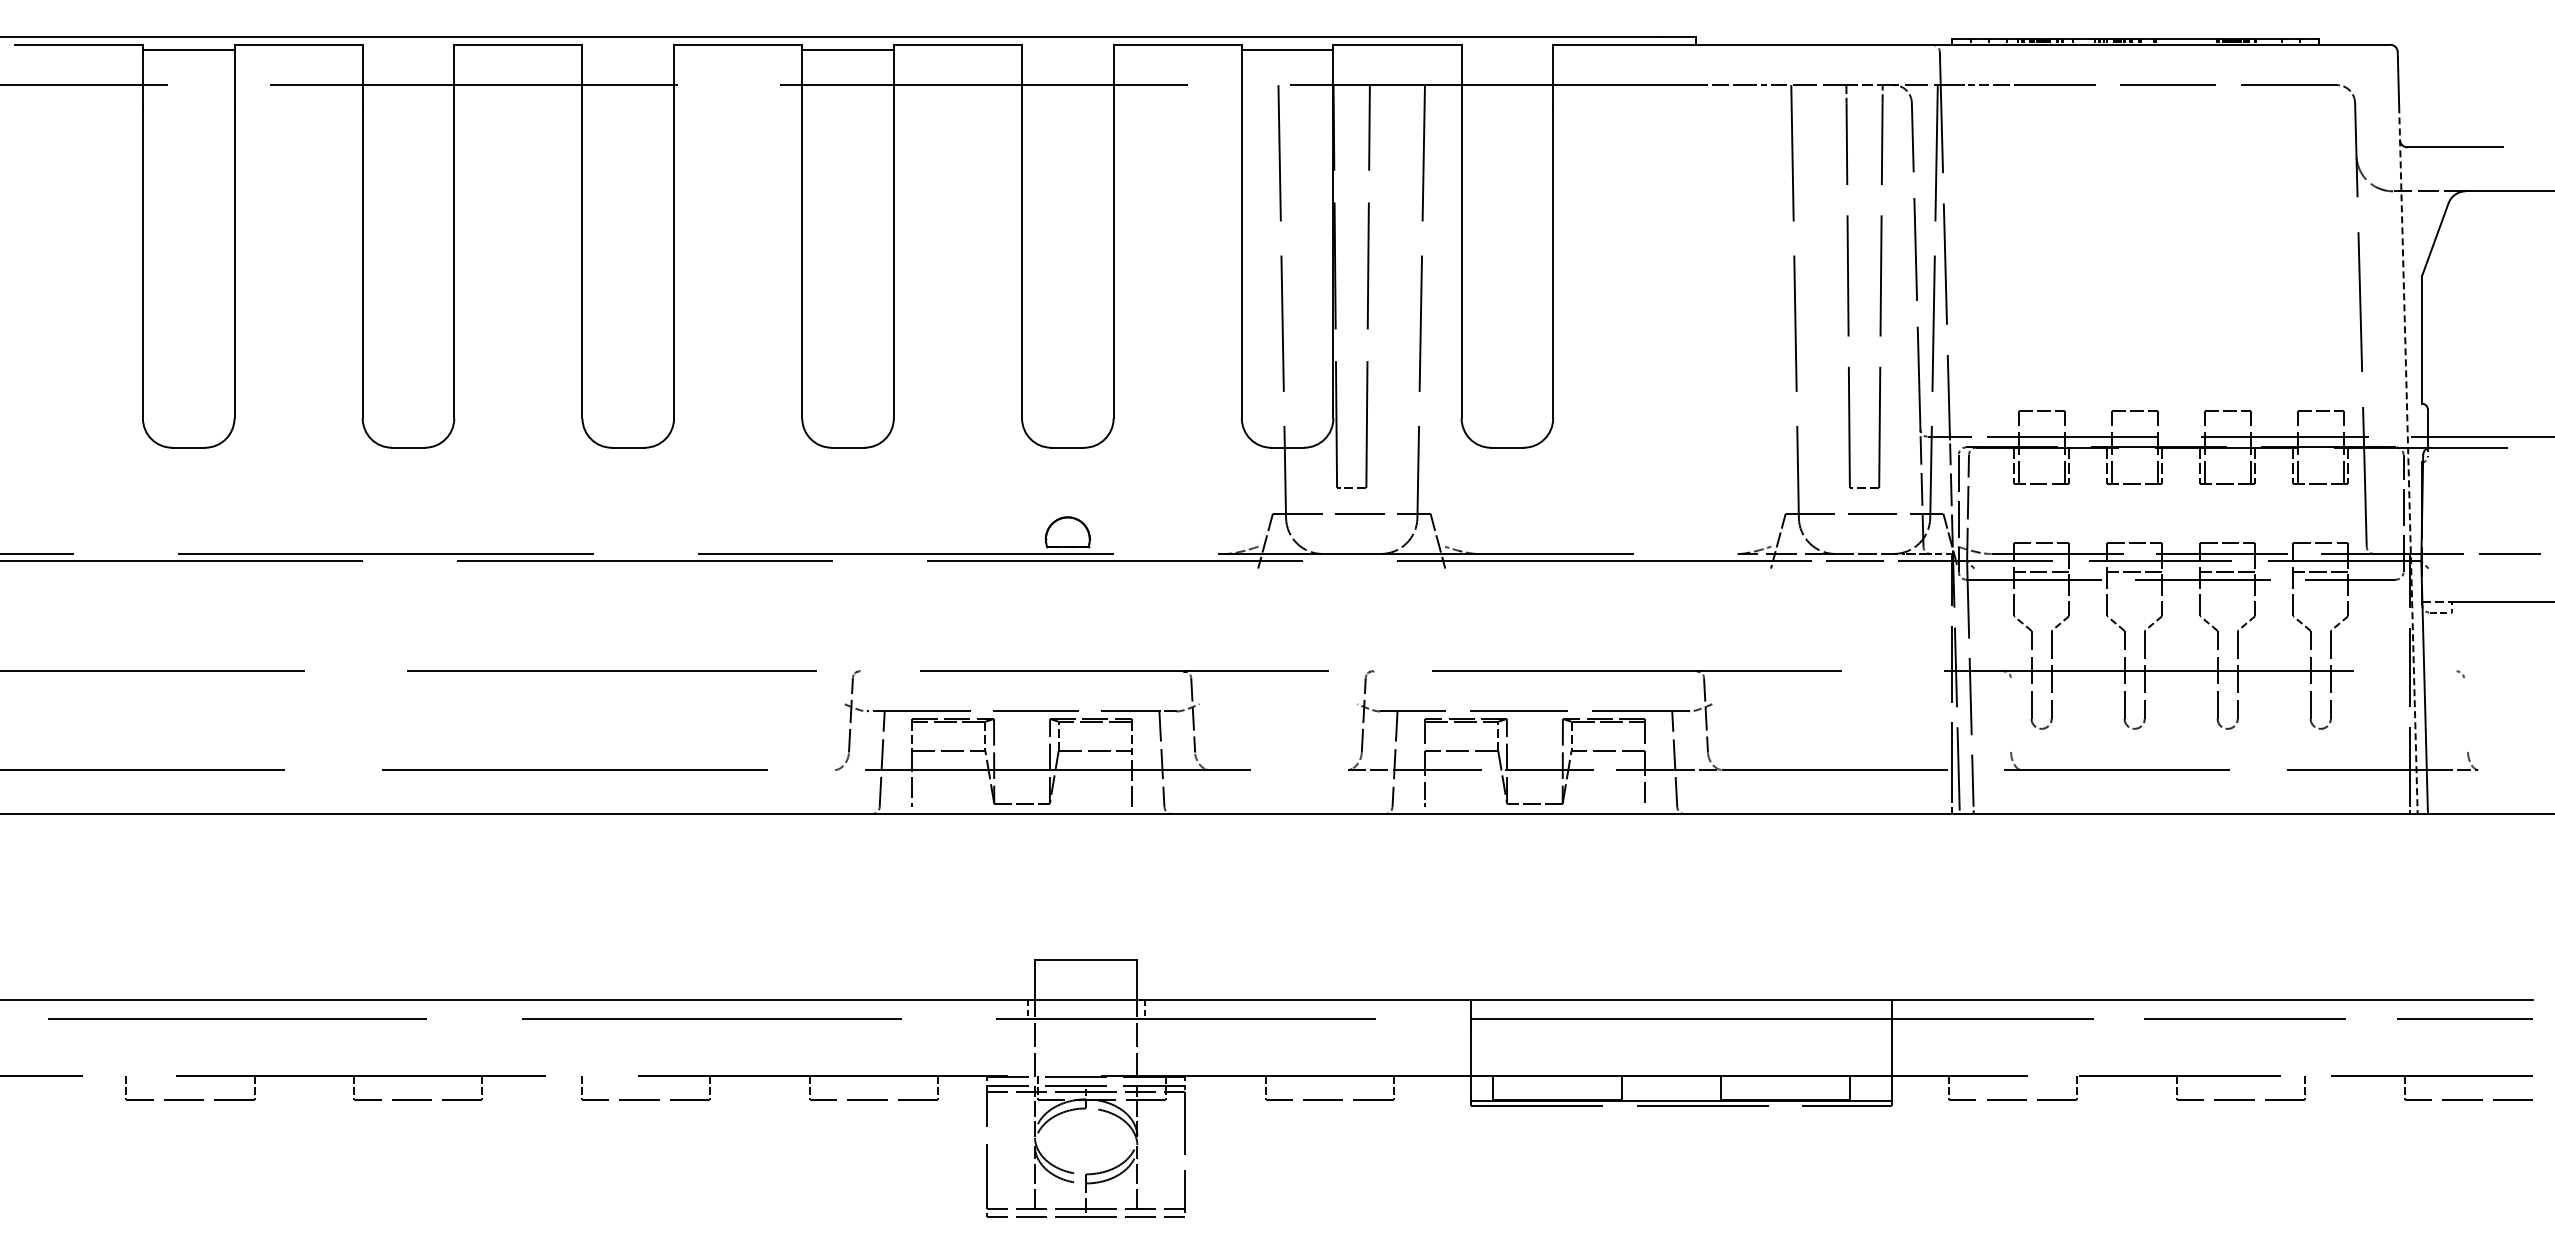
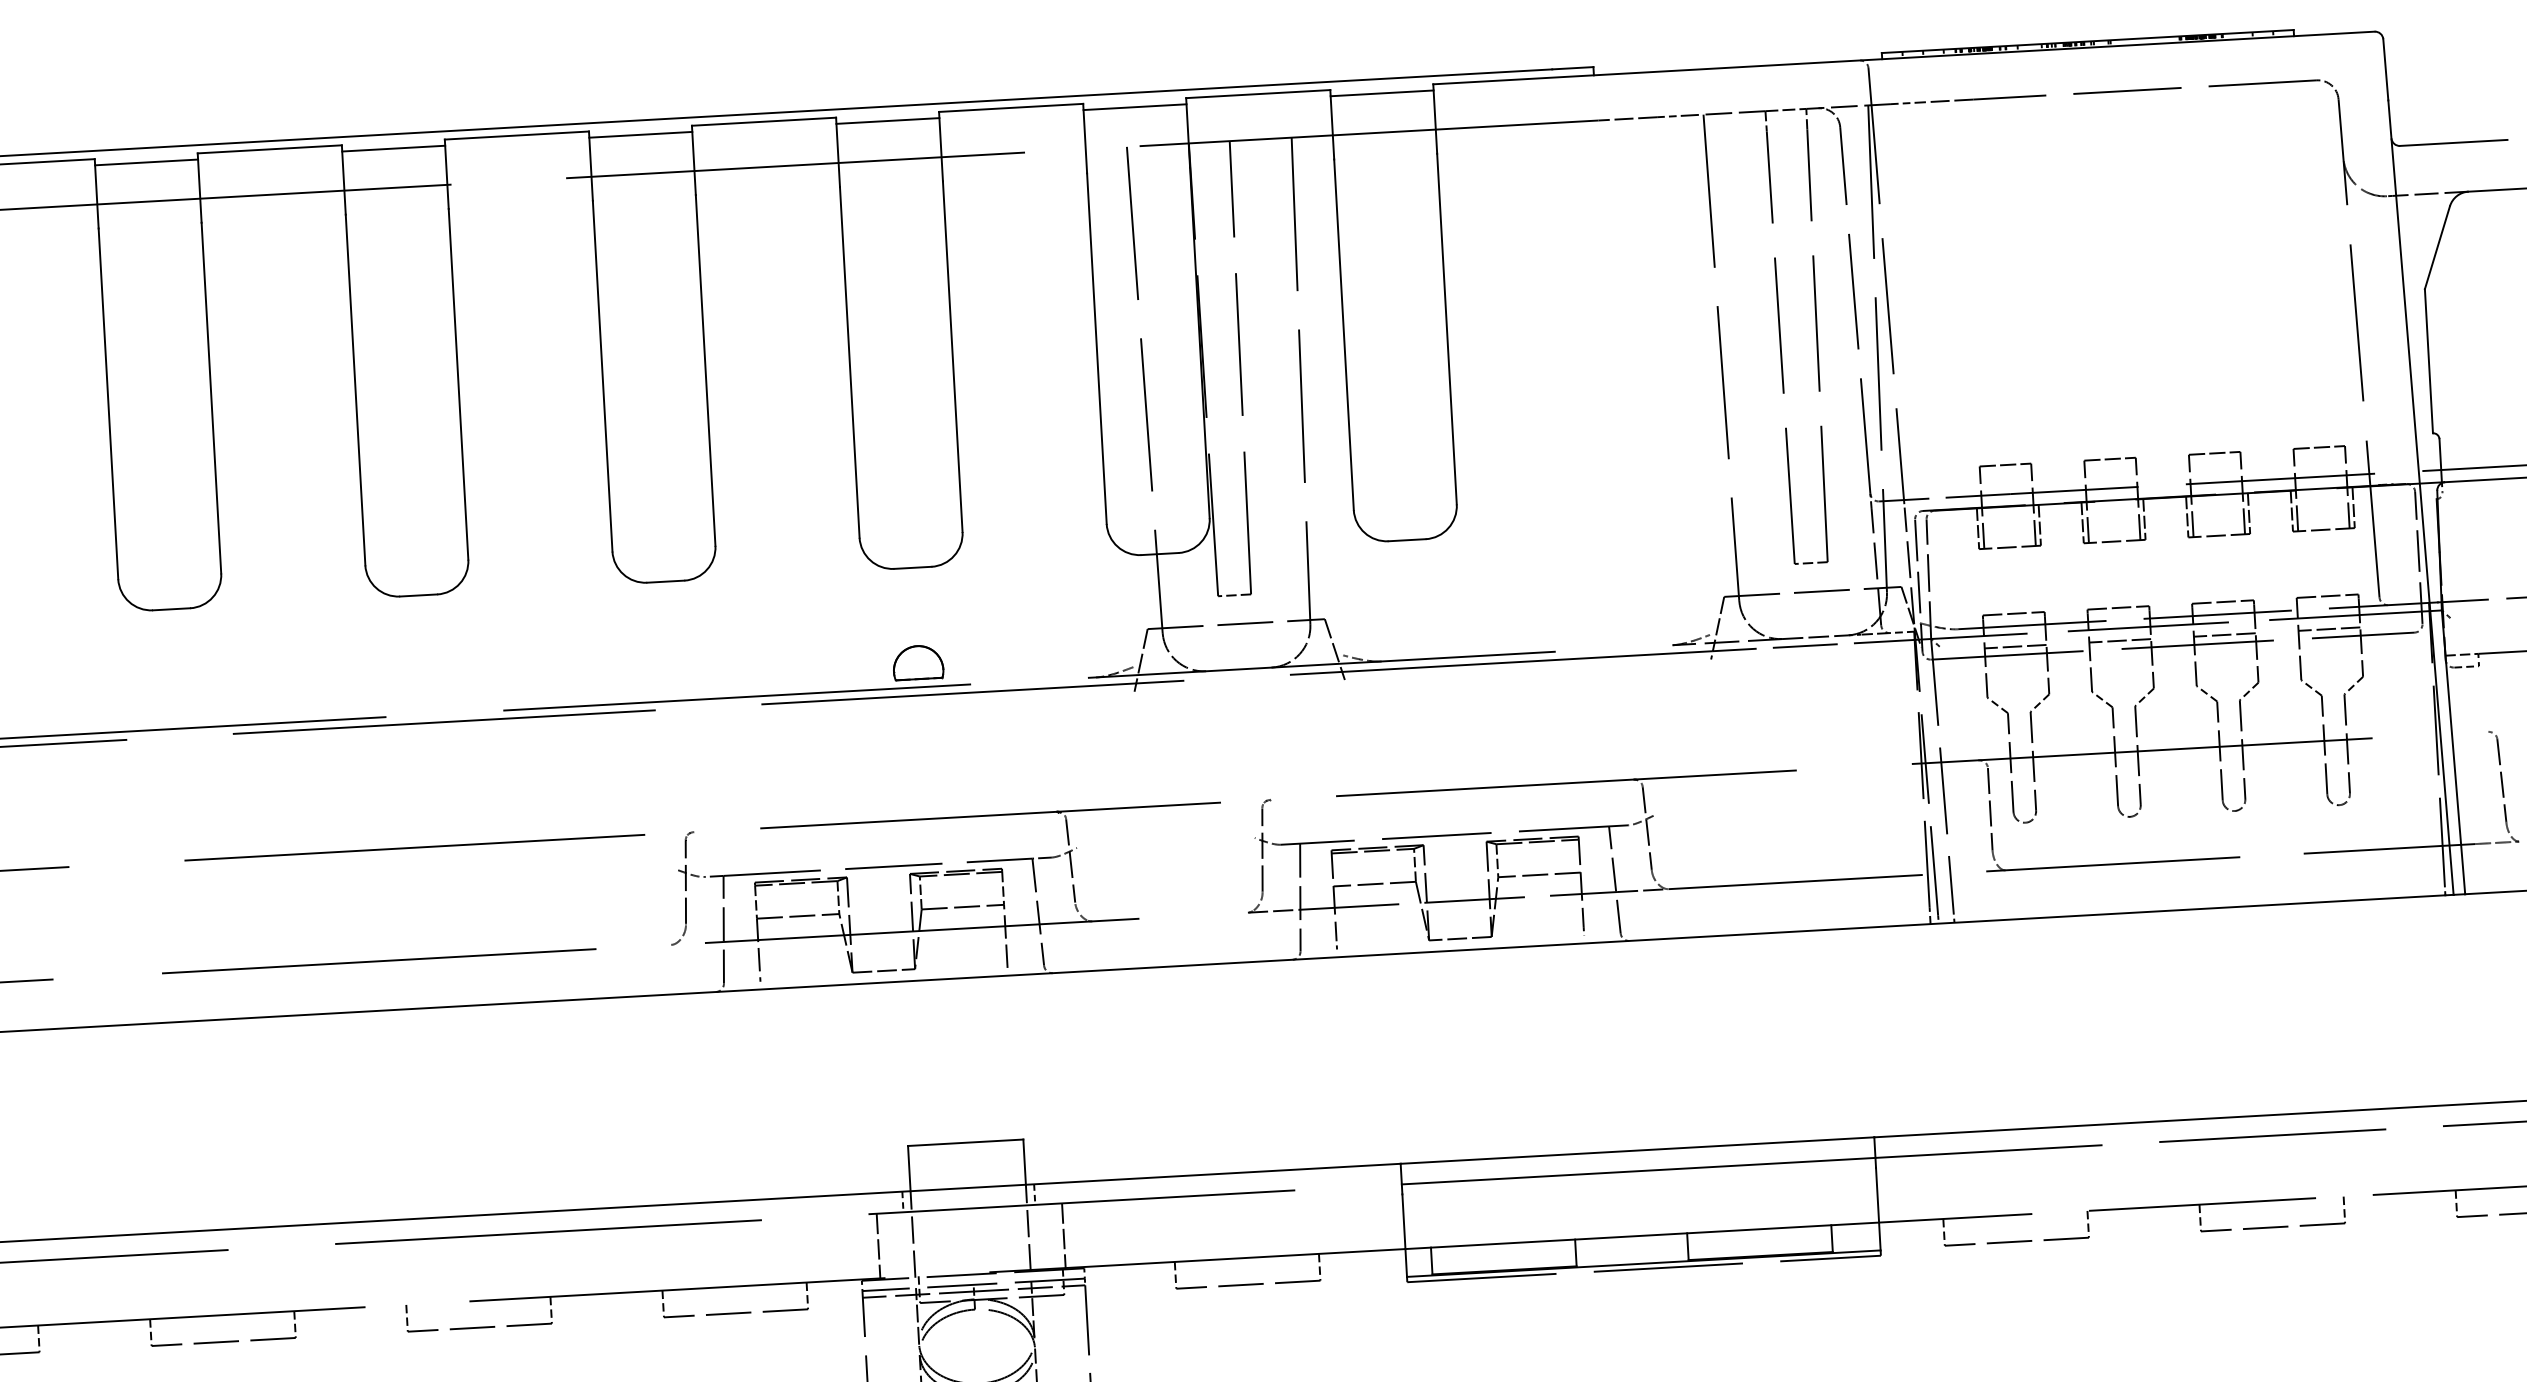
line: (408, 50) -> (146, 162), added
line: (628, 50) -> (393, 148), added
line: (1067, 50) -> (887, 121), added
line: (1507, 50) -> (1382, 93), added
line: (2408, 460) -> (2421, 497), dashed -> solid
line: (2011, 714) -> (1990, 808), added
line: (2466, 714) -> (2502, 779), added
line: (1003, 1047) -> (878, 1246), added
line: (1168, 1047) -> (1063, 1235), added

